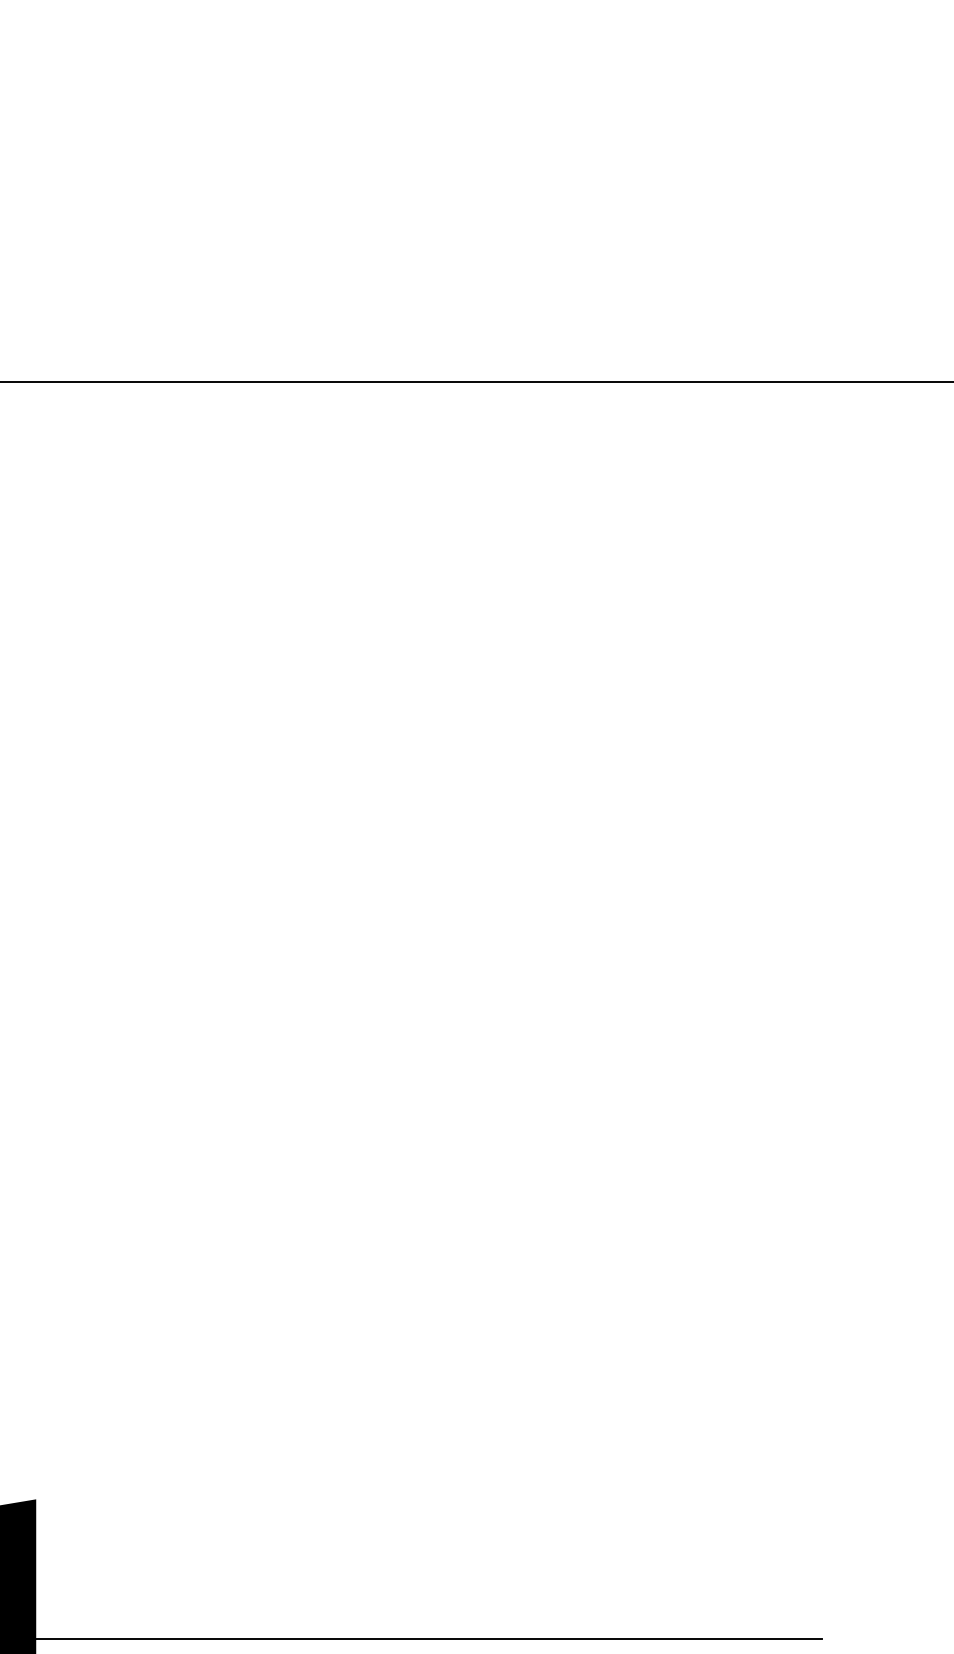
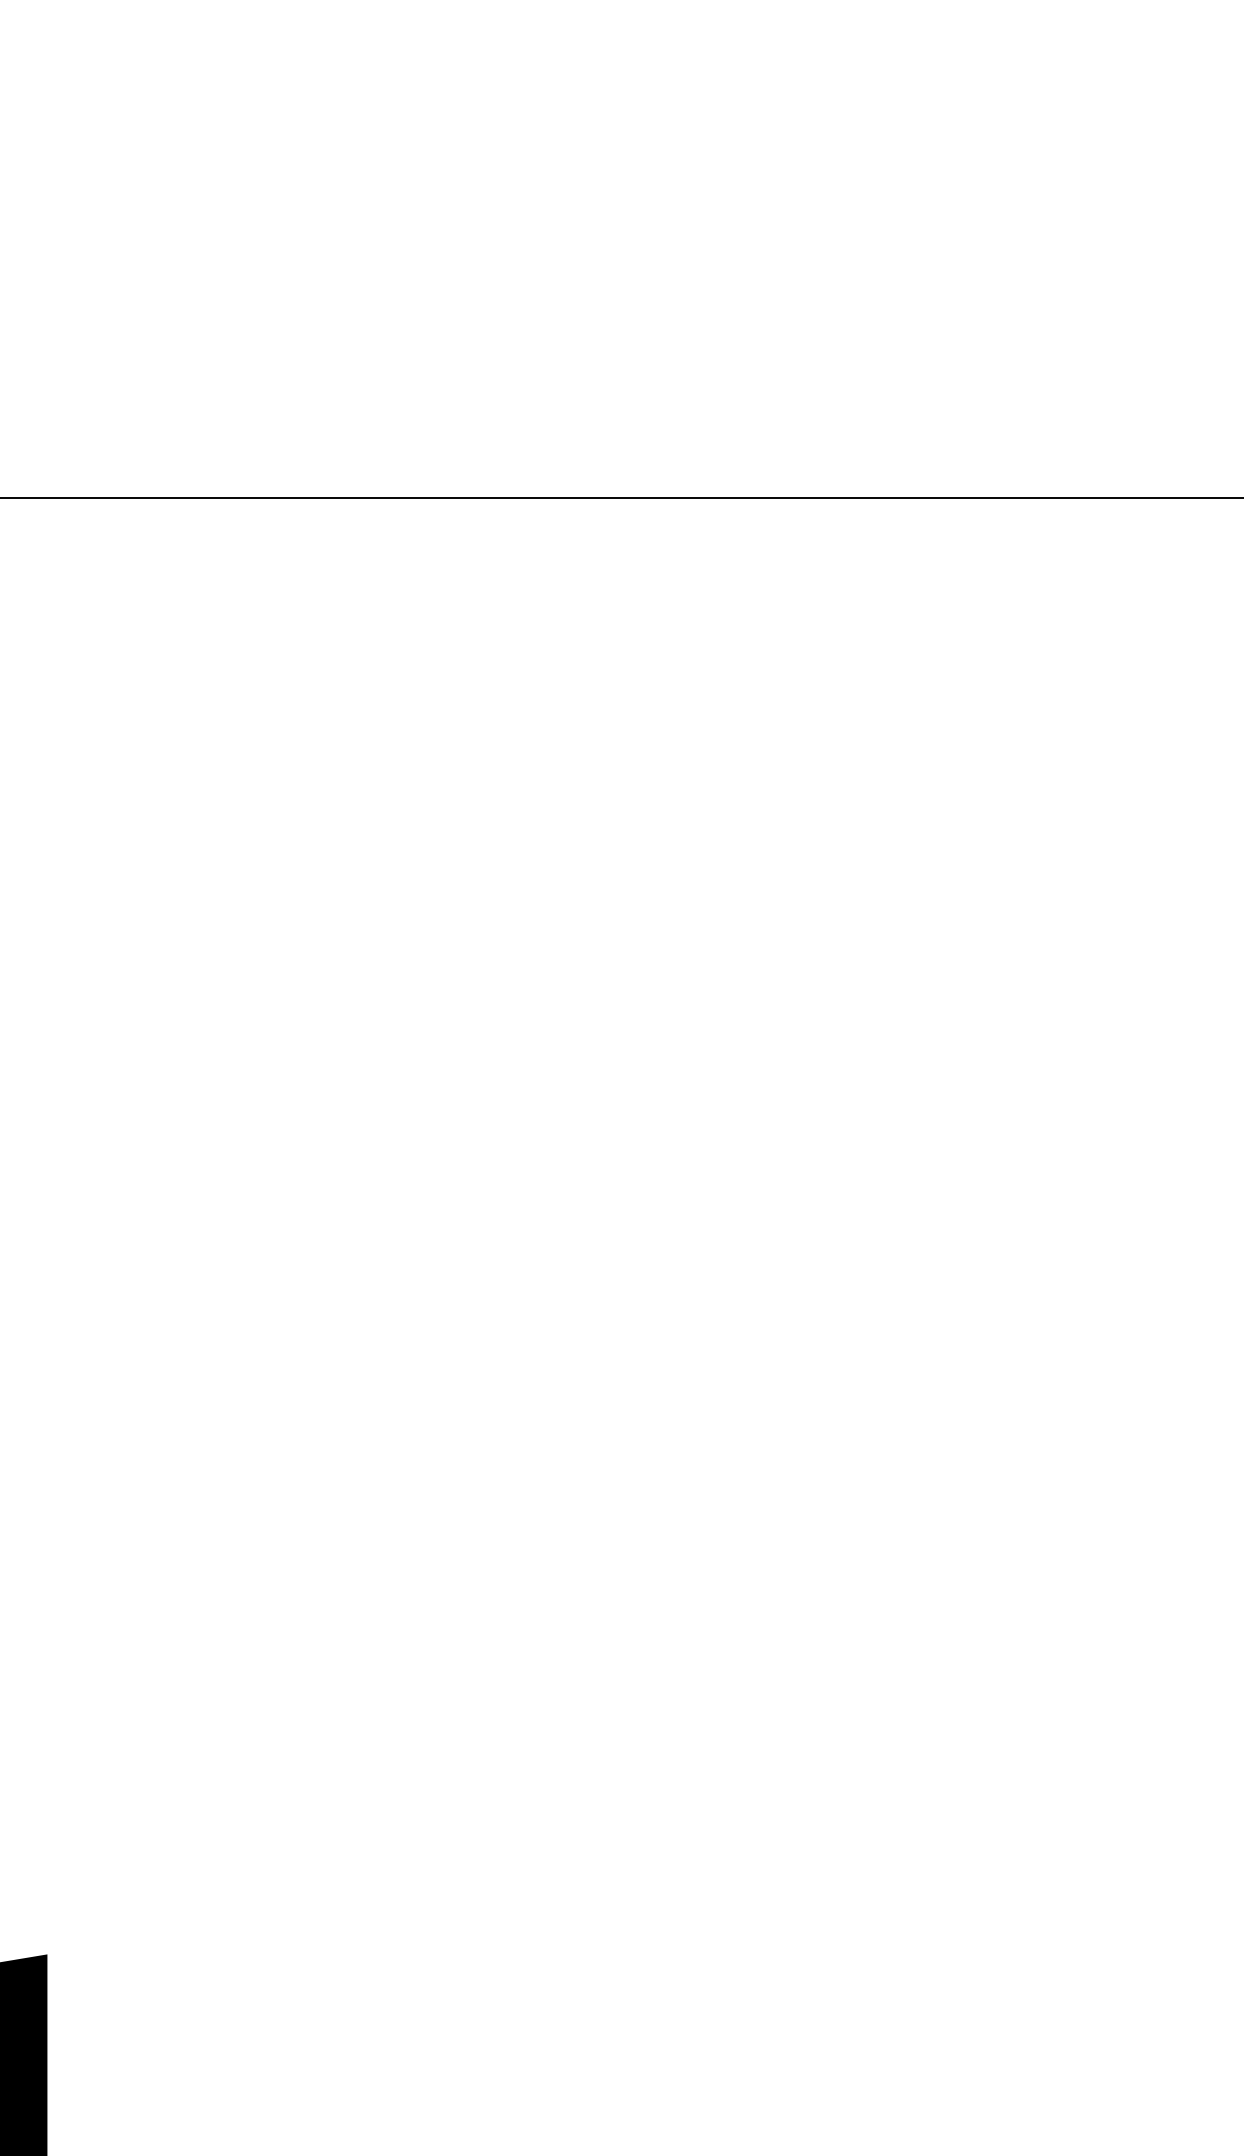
line: (428, 1638) -> (558, 2135), removed

